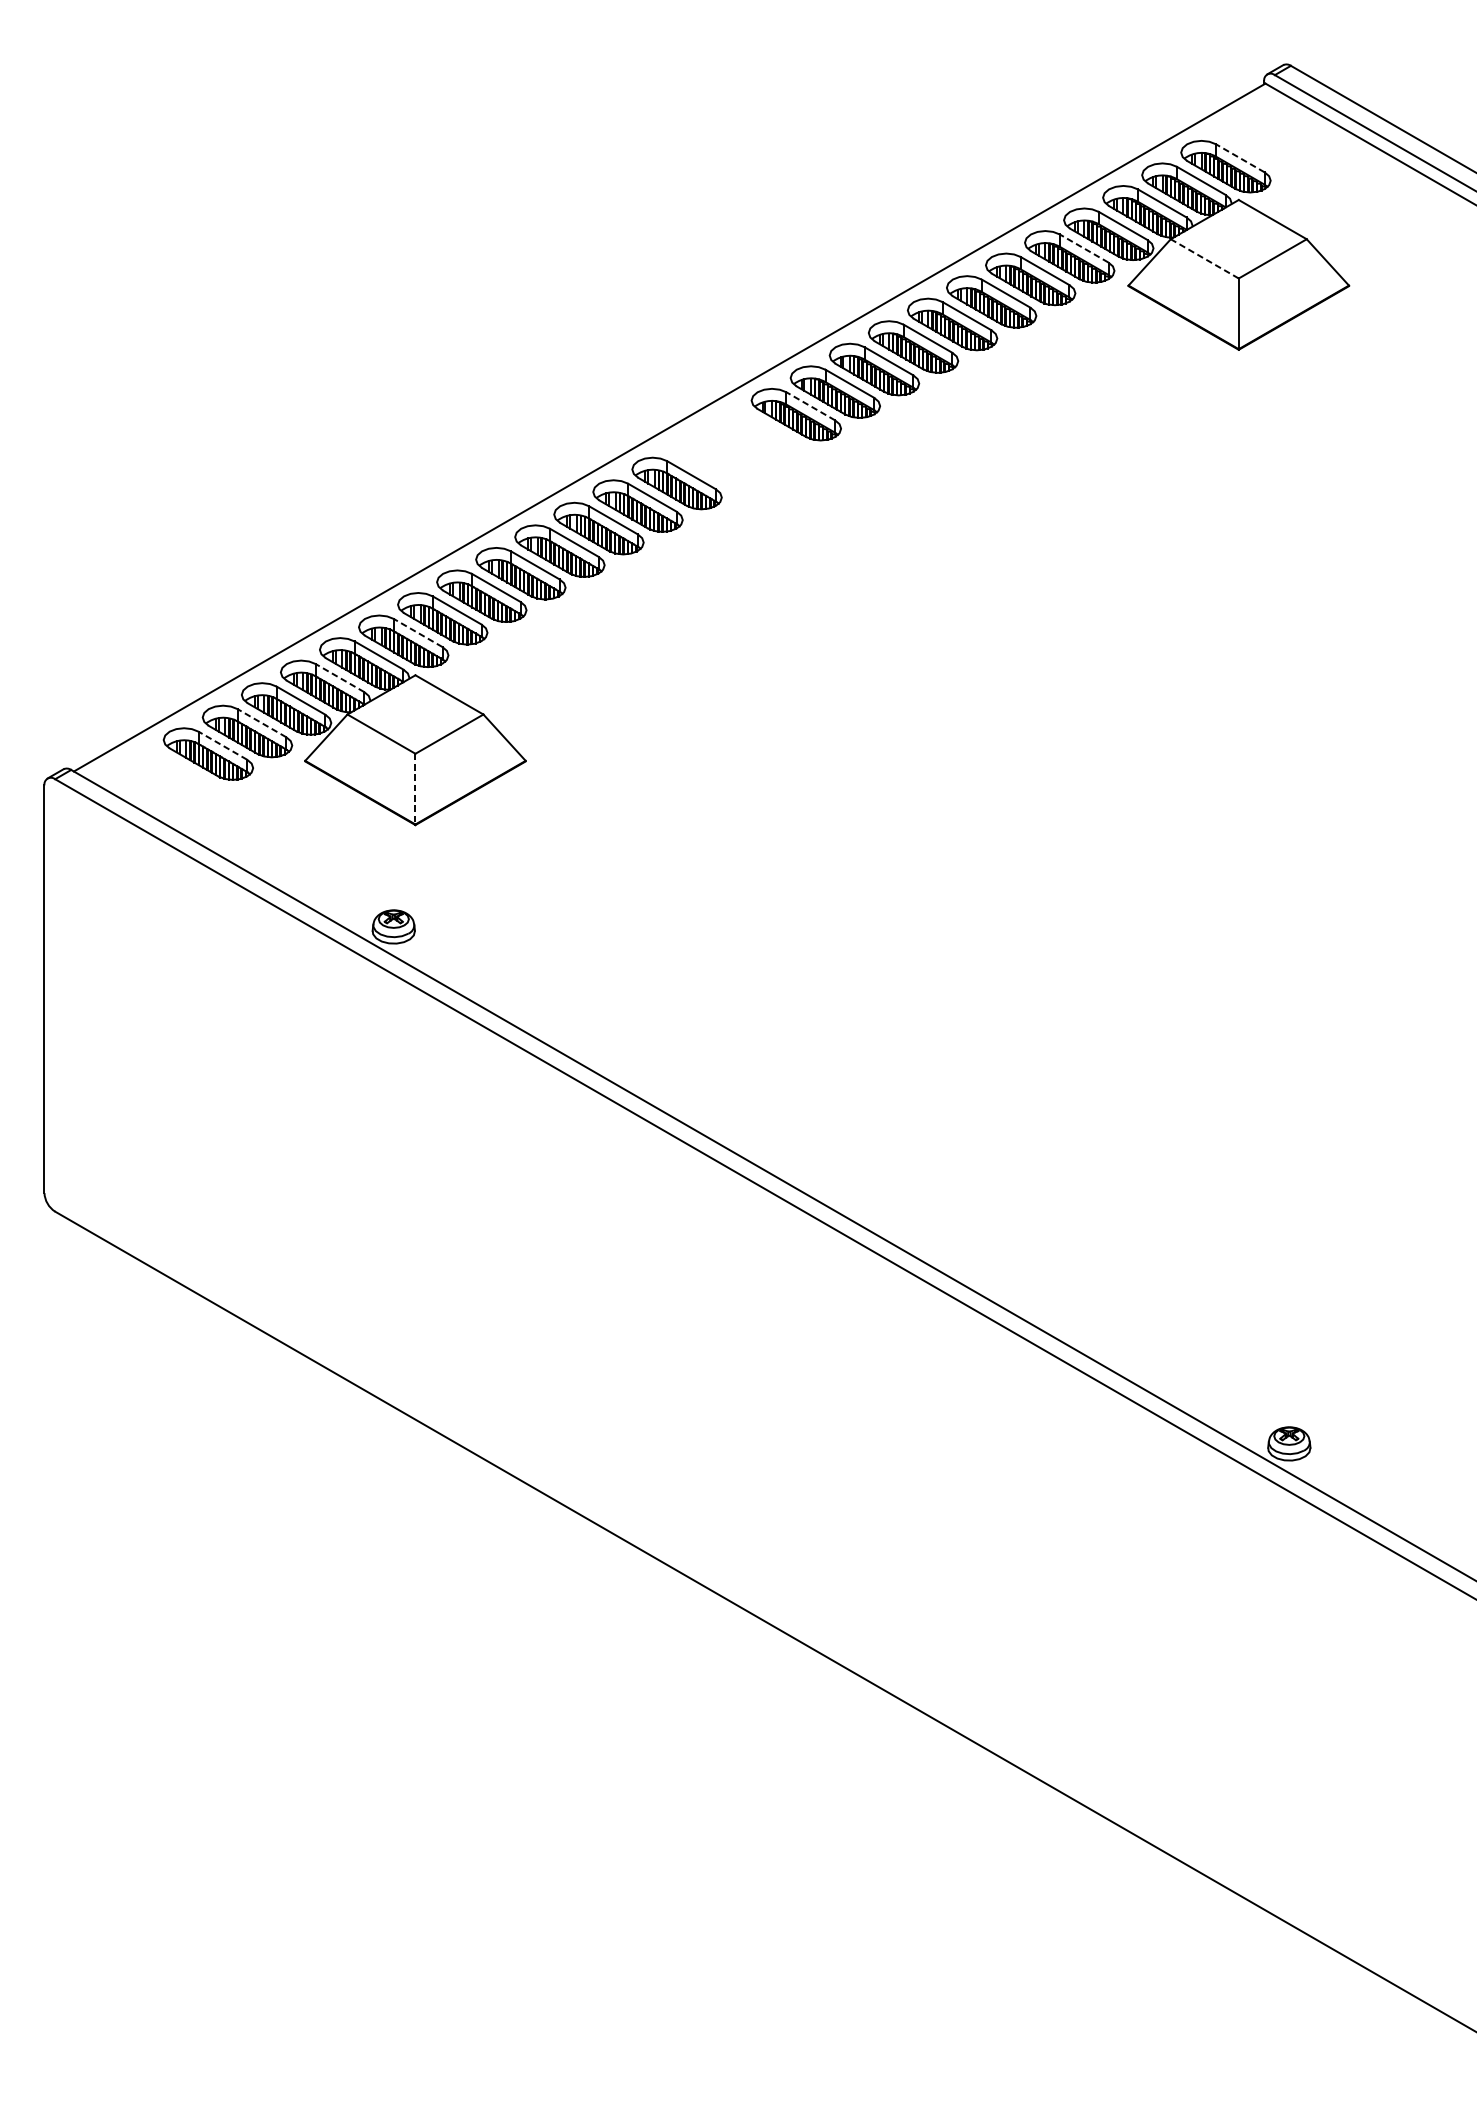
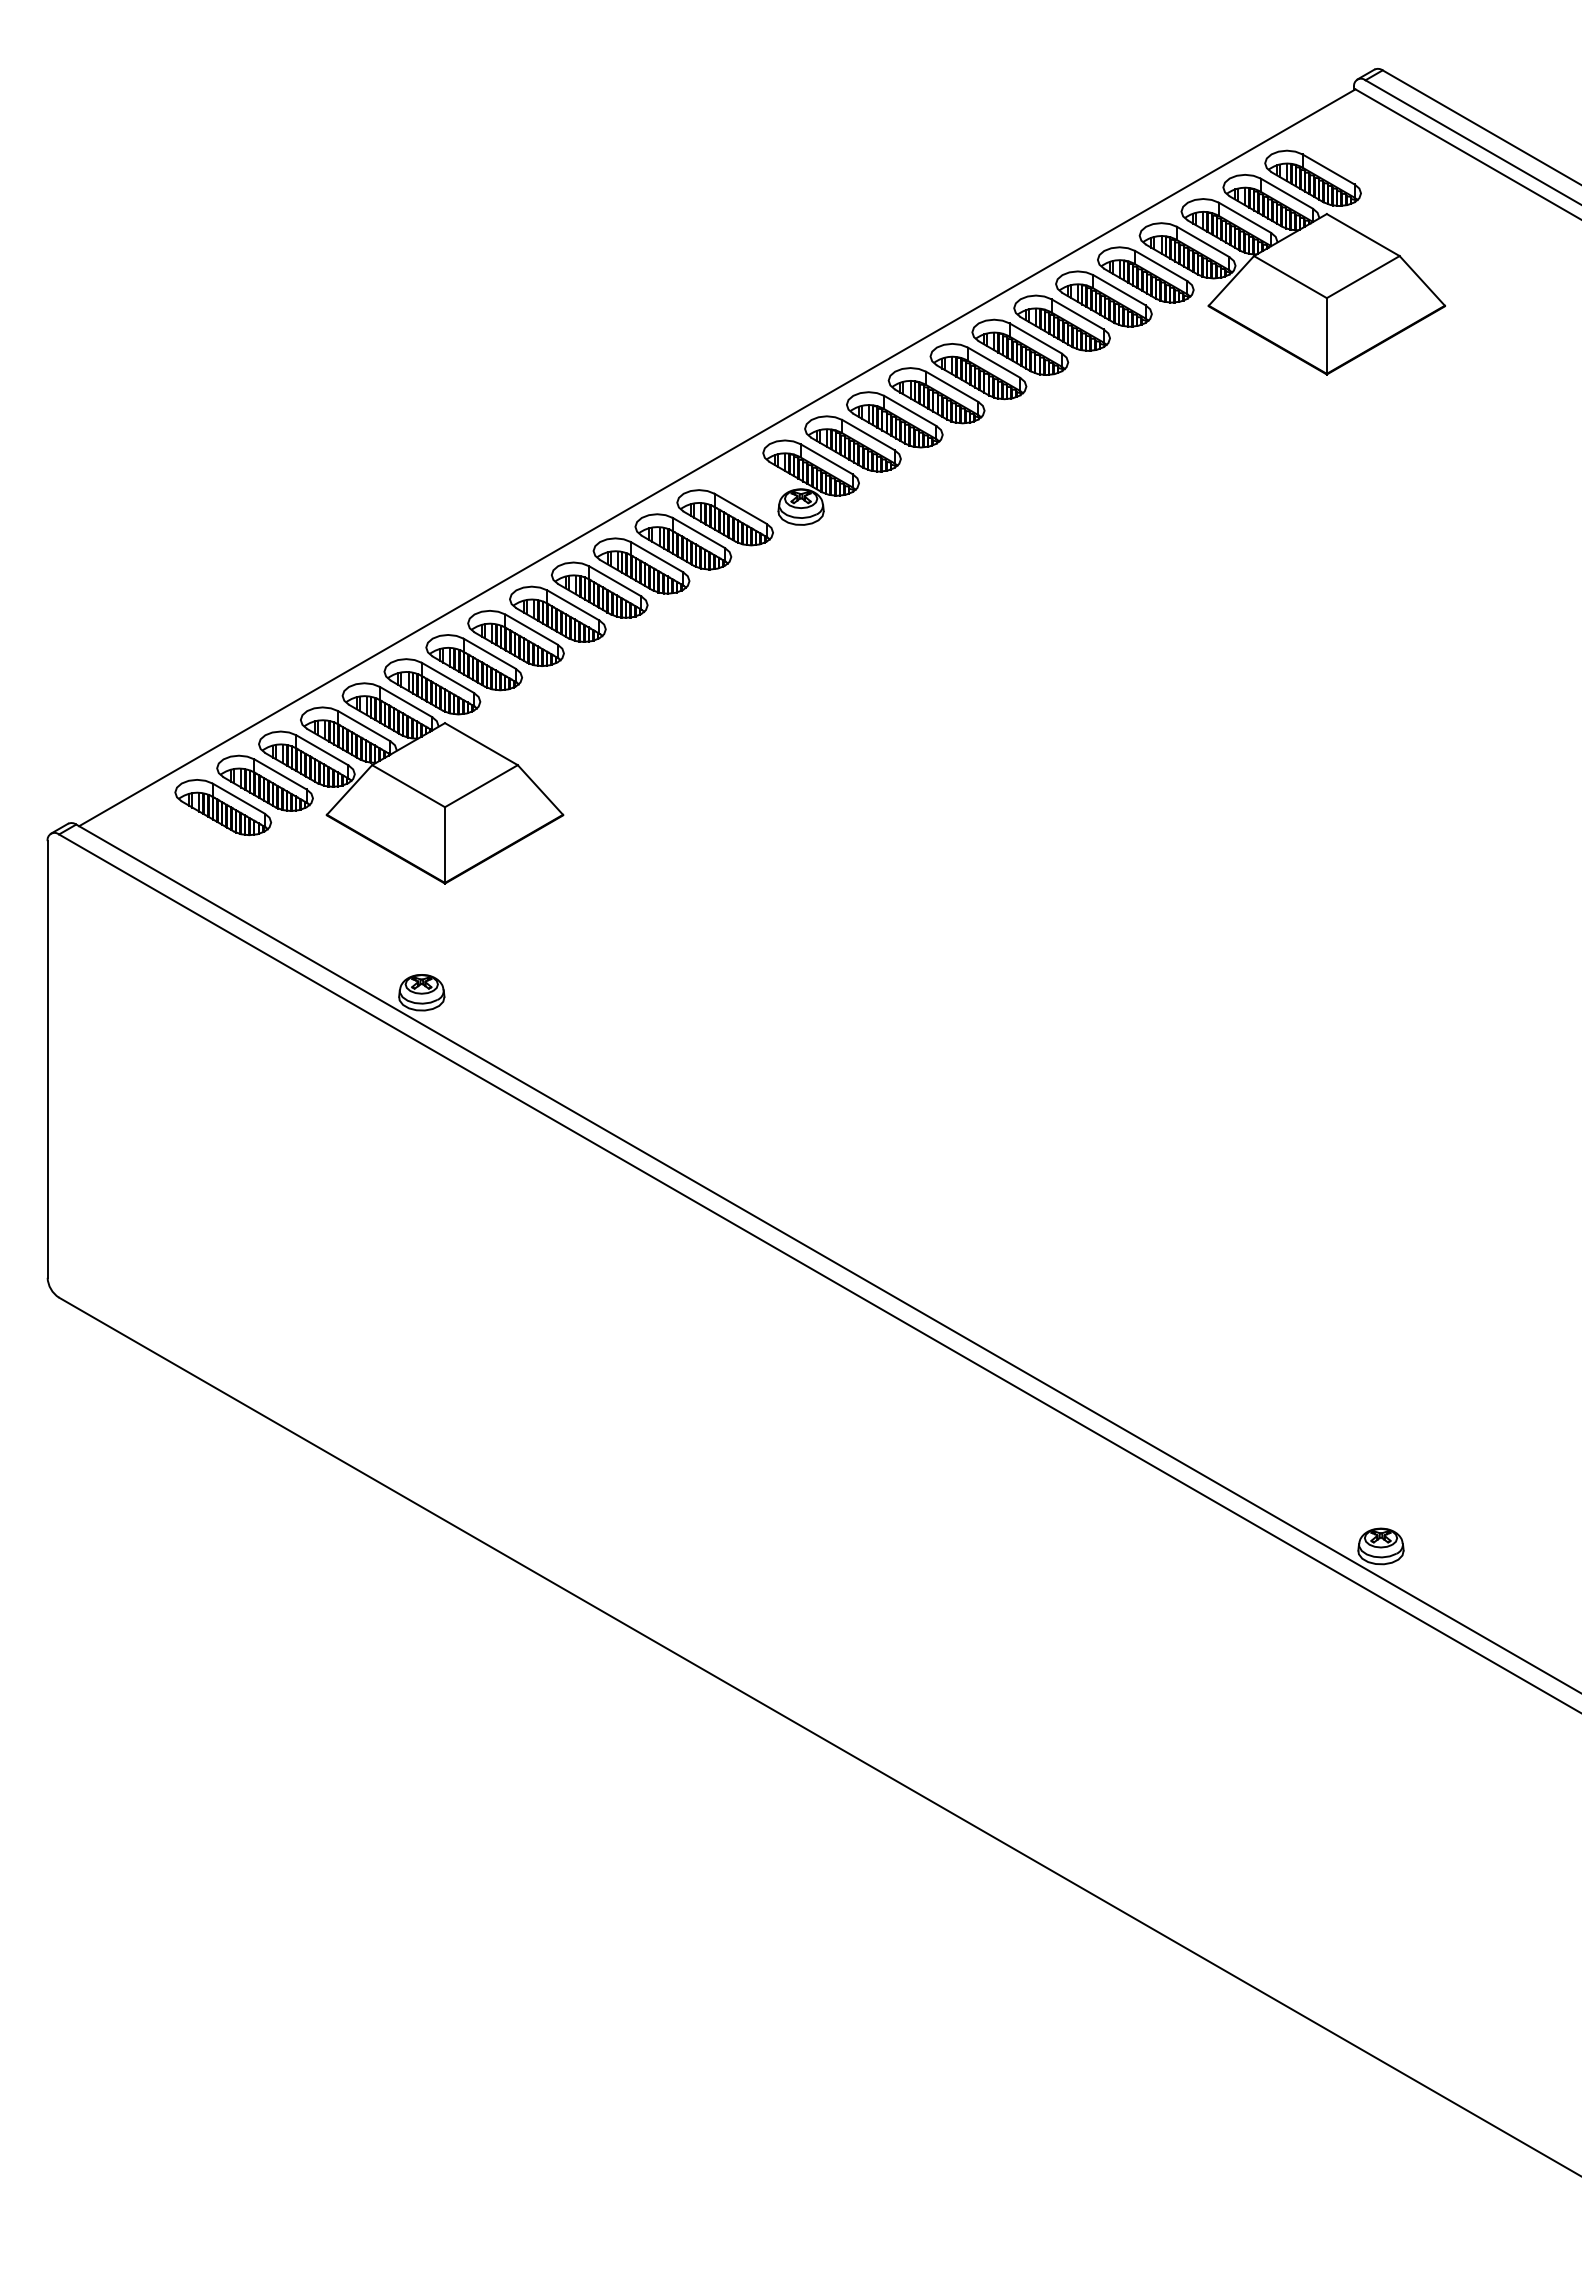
line: (1240, 158) -> (1328, 169), dashed -> solid
line: (1083, 248) -> (1160, 265), dashed -> solid
line: (1204, 258) -> (1290, 276), dashed -> solid
line: (810, 405) -> (868, 434), dashed -> solid
part: (756, 450) -> (810, 482), added
line: (417, 632) -> (447, 677), dashed -> solid
line: (339, 677) -> (363, 725), dashed -> solid
line: (261, 723) -> (280, 774), dashed -> solid
line: (222, 745) -> (238, 798), dashed -> solid
line: (415, 789) -> (445, 845), dashed -> solid

